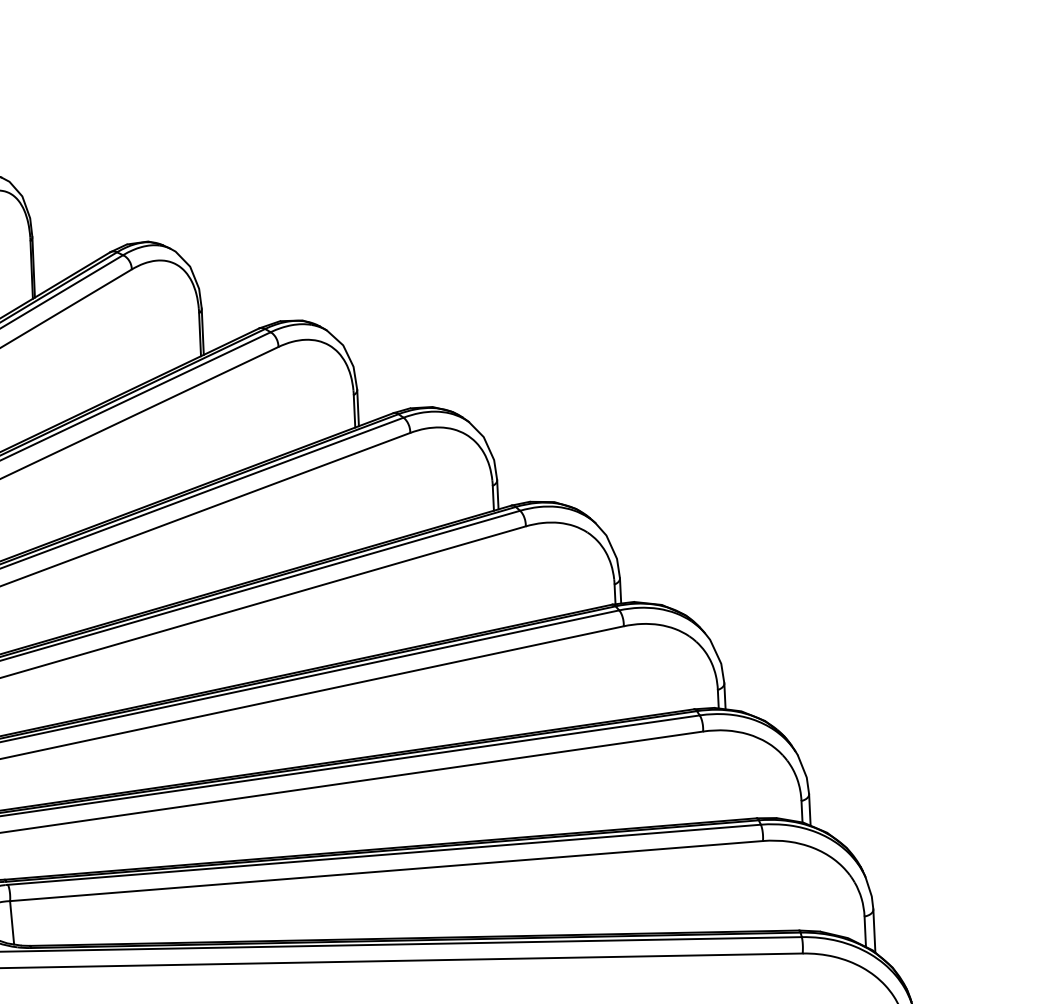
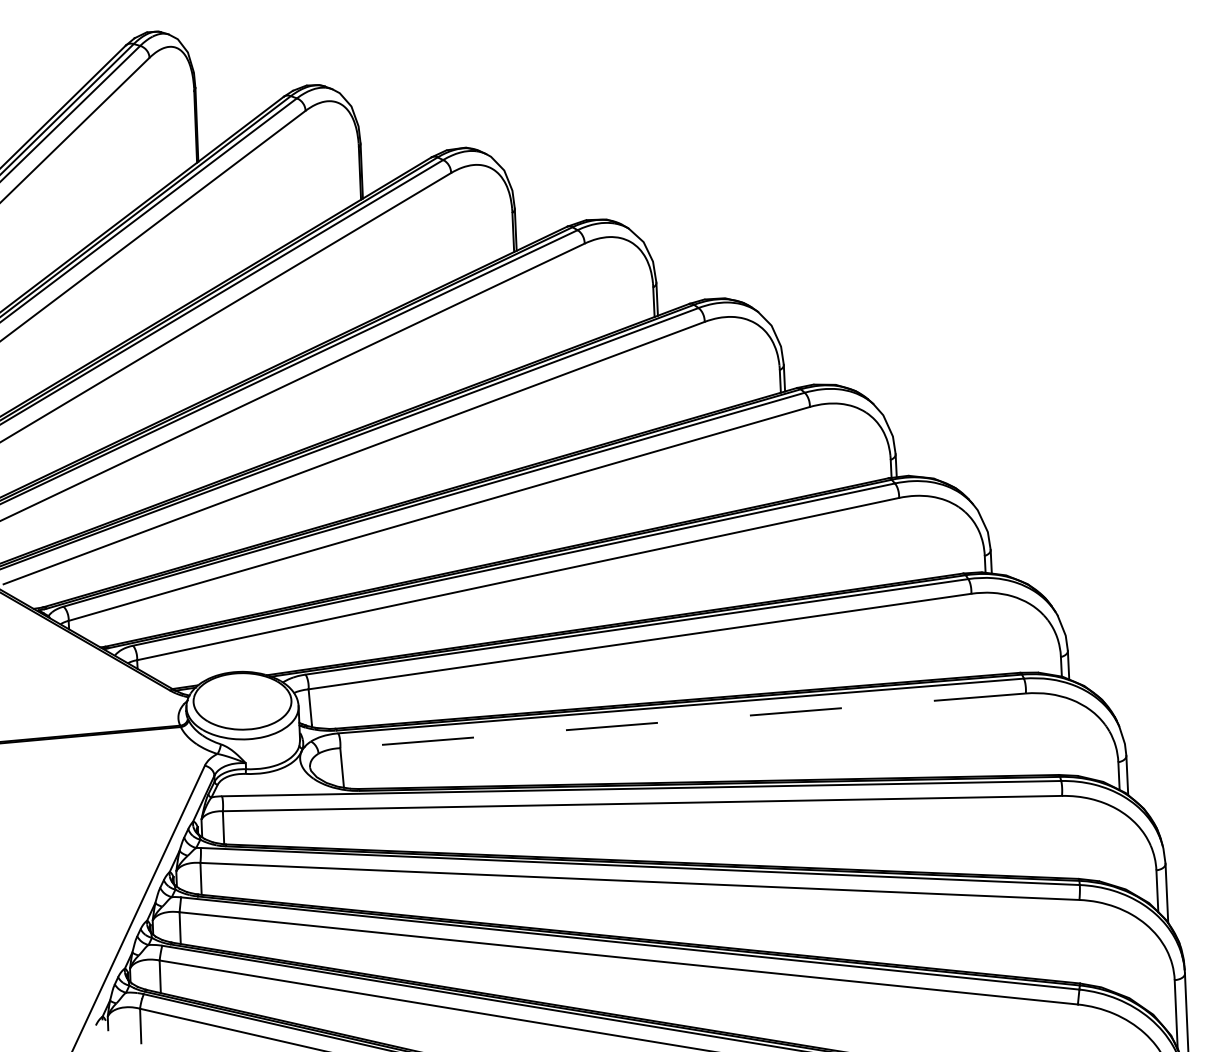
line: (386, 870) -> (683, 720), solid -> dashed

